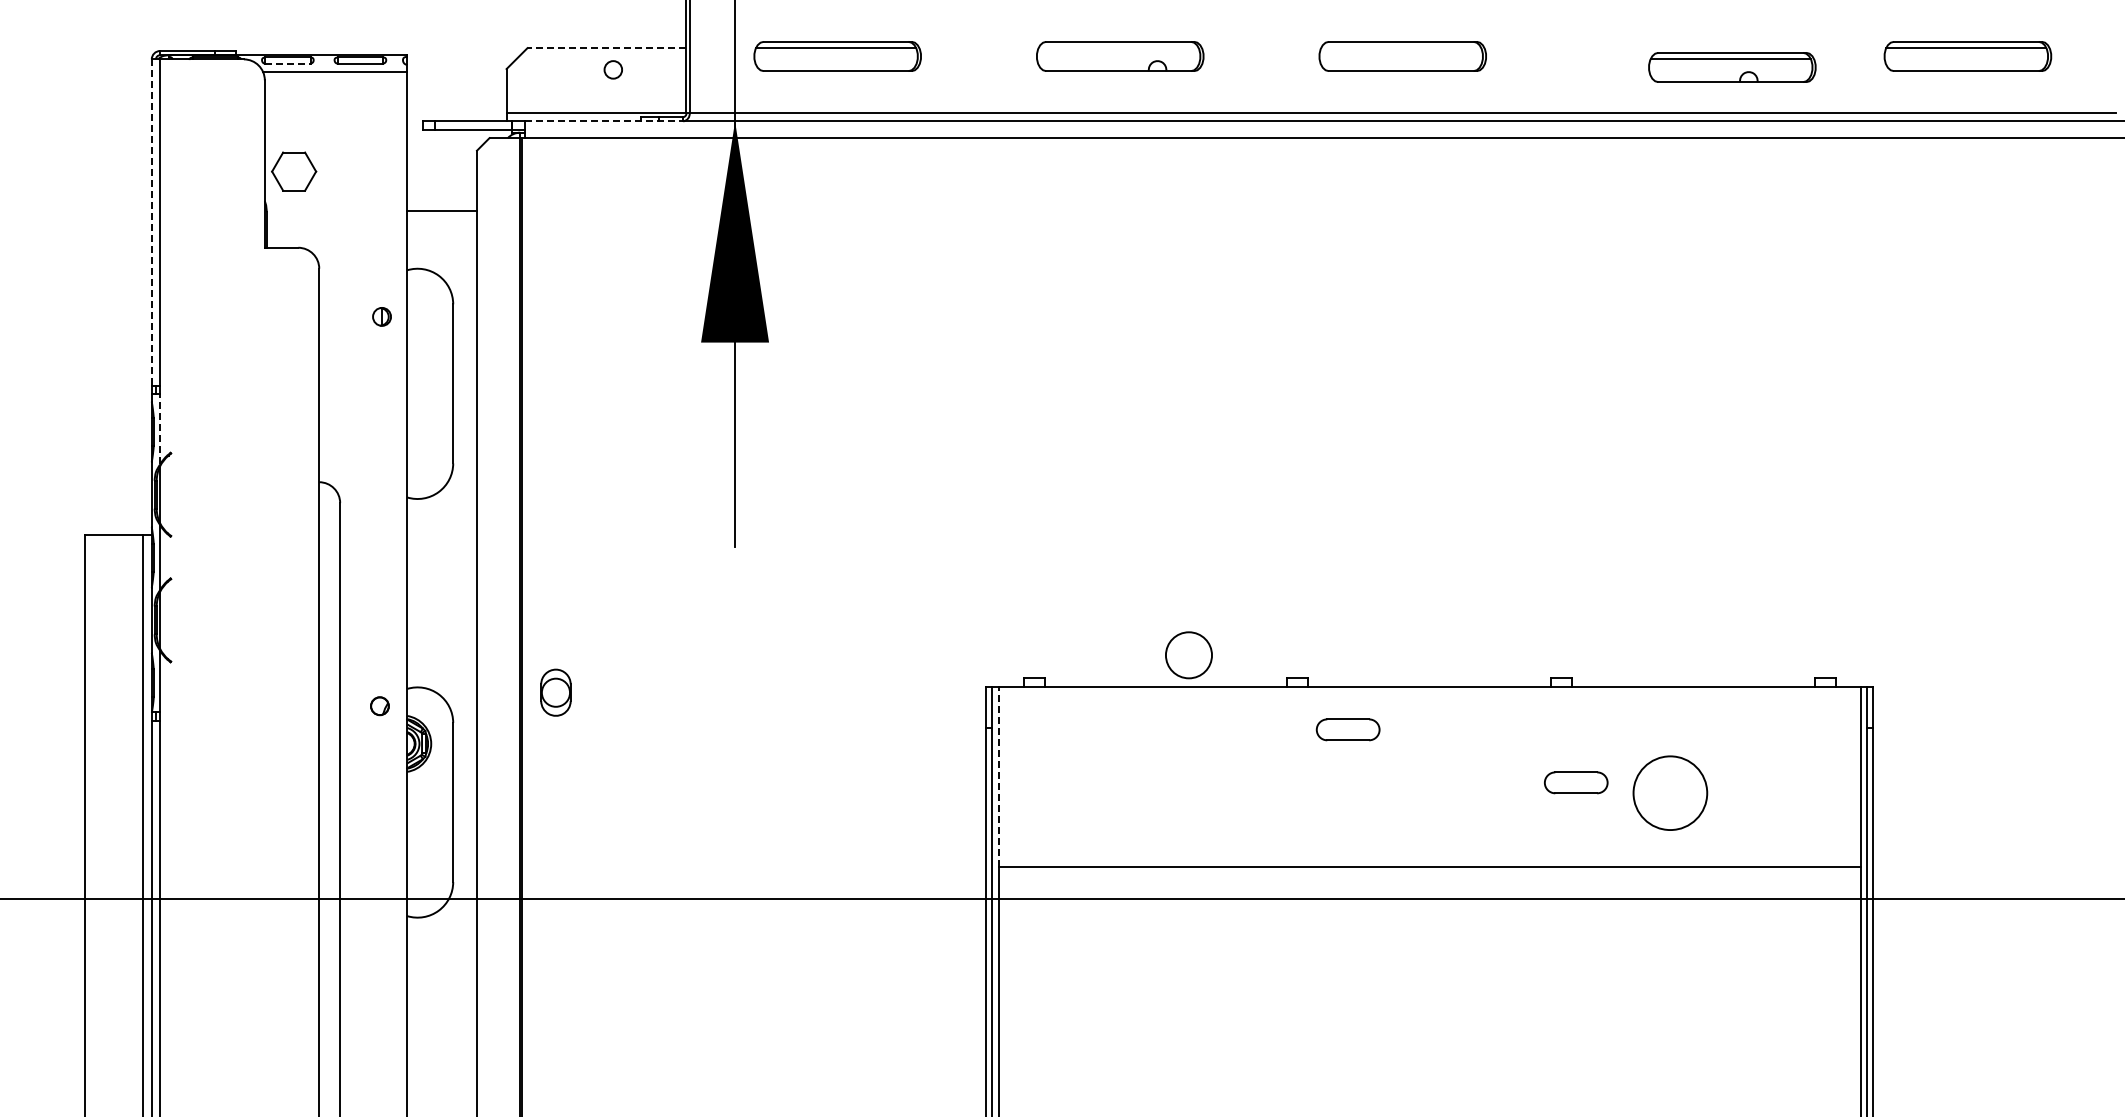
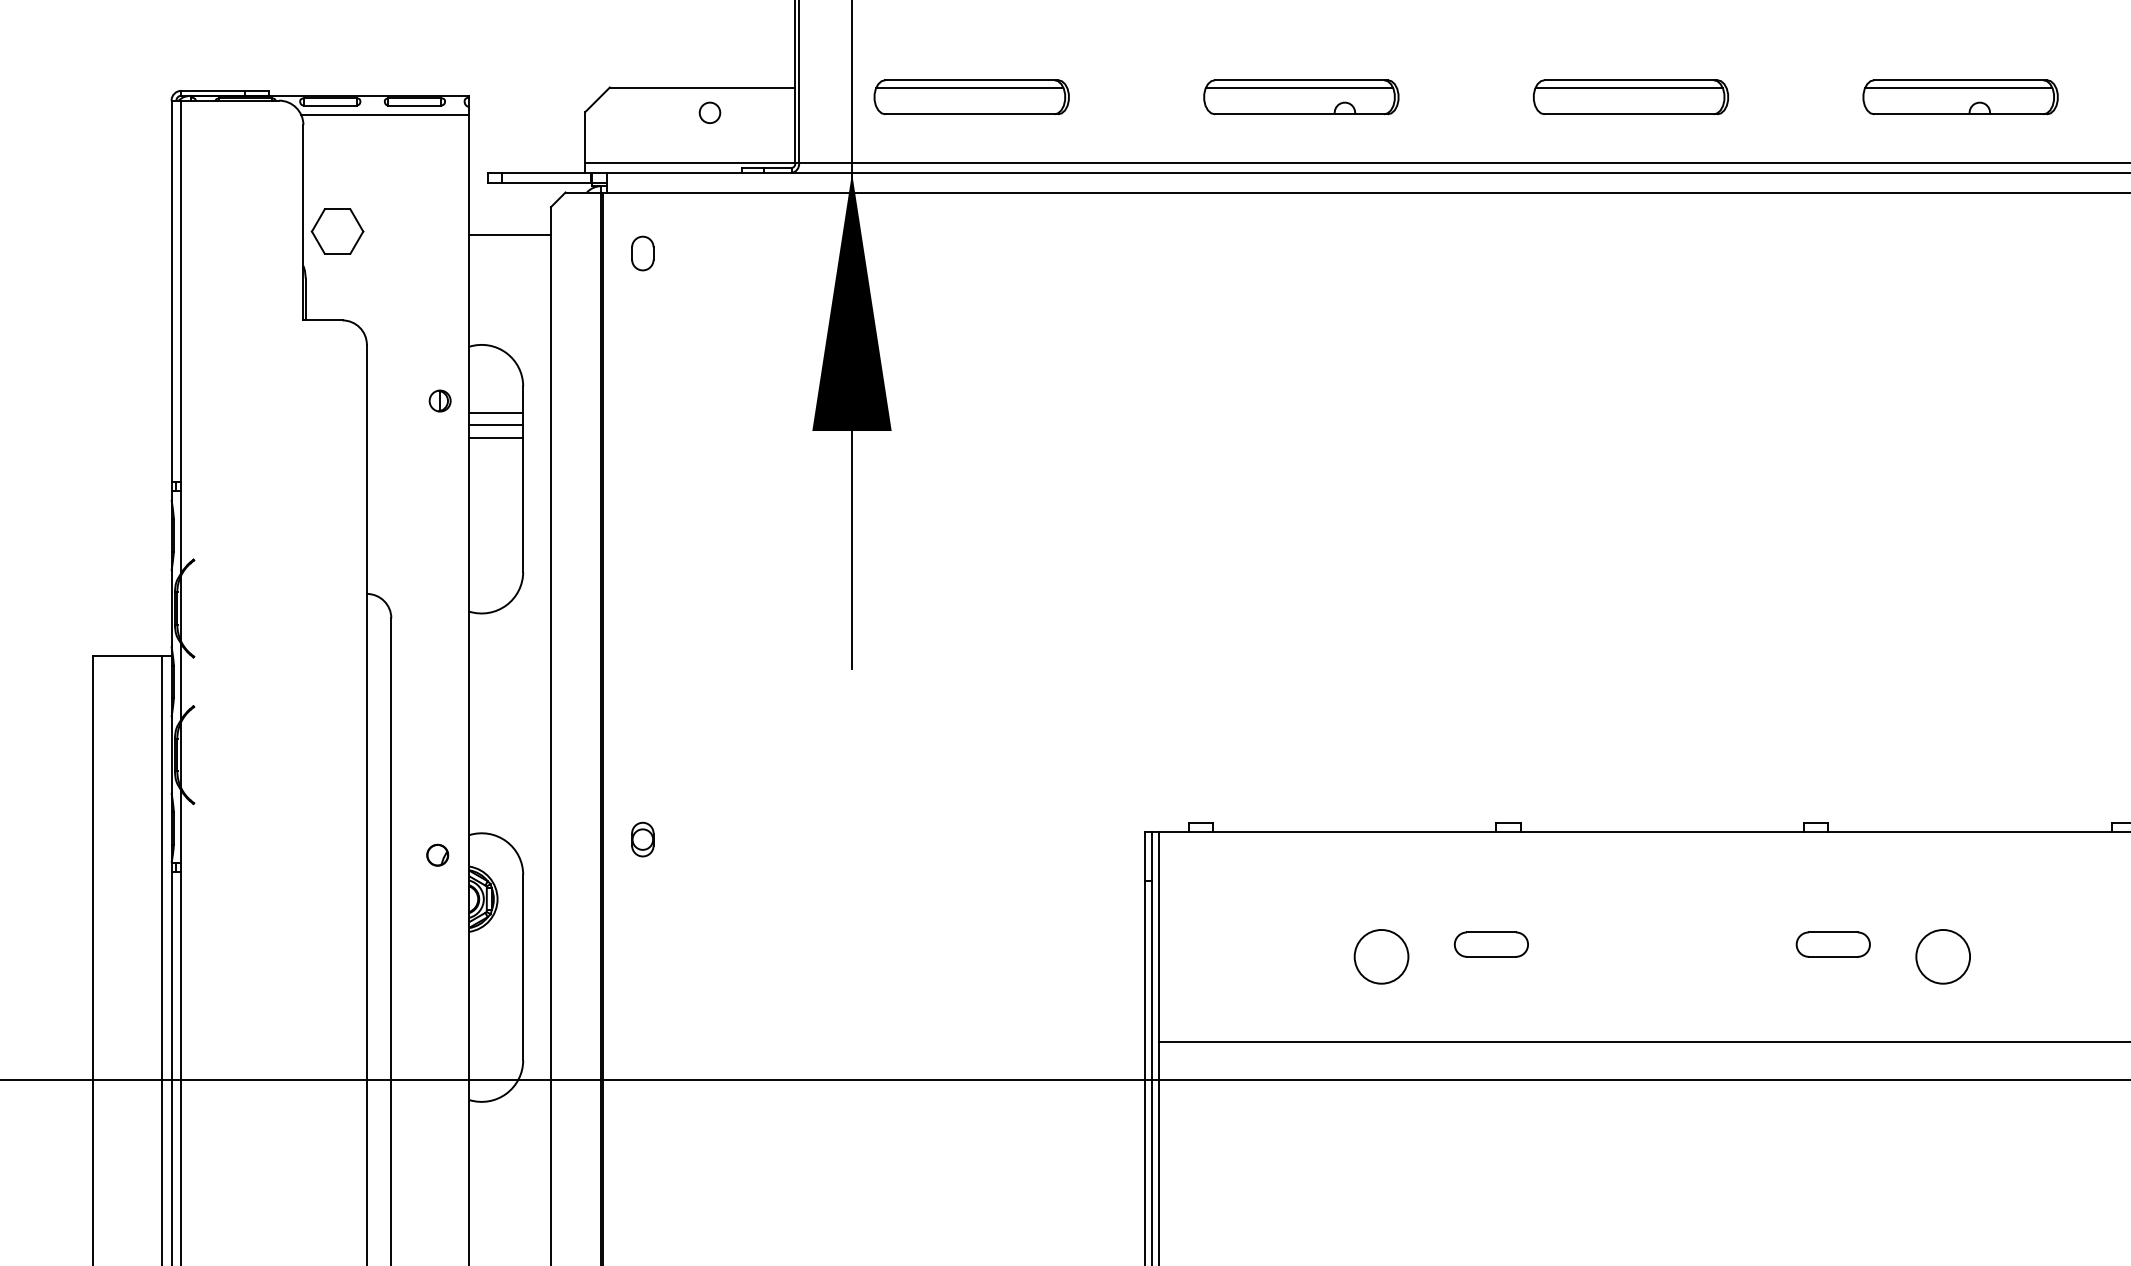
line: (606, 48) -> (702, 87), dashed -> solid
line: (1118, 48) -> (1299, 87), added
line: (1401, 48) -> (1629, 87), added
line: (287, 63) -> (329, 105), dashed -> solid
part: (1732, 67) -> (1960, 97), moved
line: (604, 121) -> (699, 173), dashed -> solid
part: (555, 190) -> (642, 253), added
line: (442, 210) -> (510, 234), moved
line: (151, 223) -> (171, 292), dashed -> solid
line: (430, 327) -> (496, 413), added
line: (430, 337) -> (496, 425), added
line: (430, 348) -> (496, 437), added
line: (160, 428) -> (181, 531), dashed -> solid
circle: (1188, 655) -> (1380, 957), moved
part: (555, 692) -> (642, 839), size x0.62
part: (1347, 729) -> (1490, 944), moved
line: (998, 776) -> (1159, 937), dashed -> solid
circle: (1670, 793) -> (1943, 957), size x0.62

